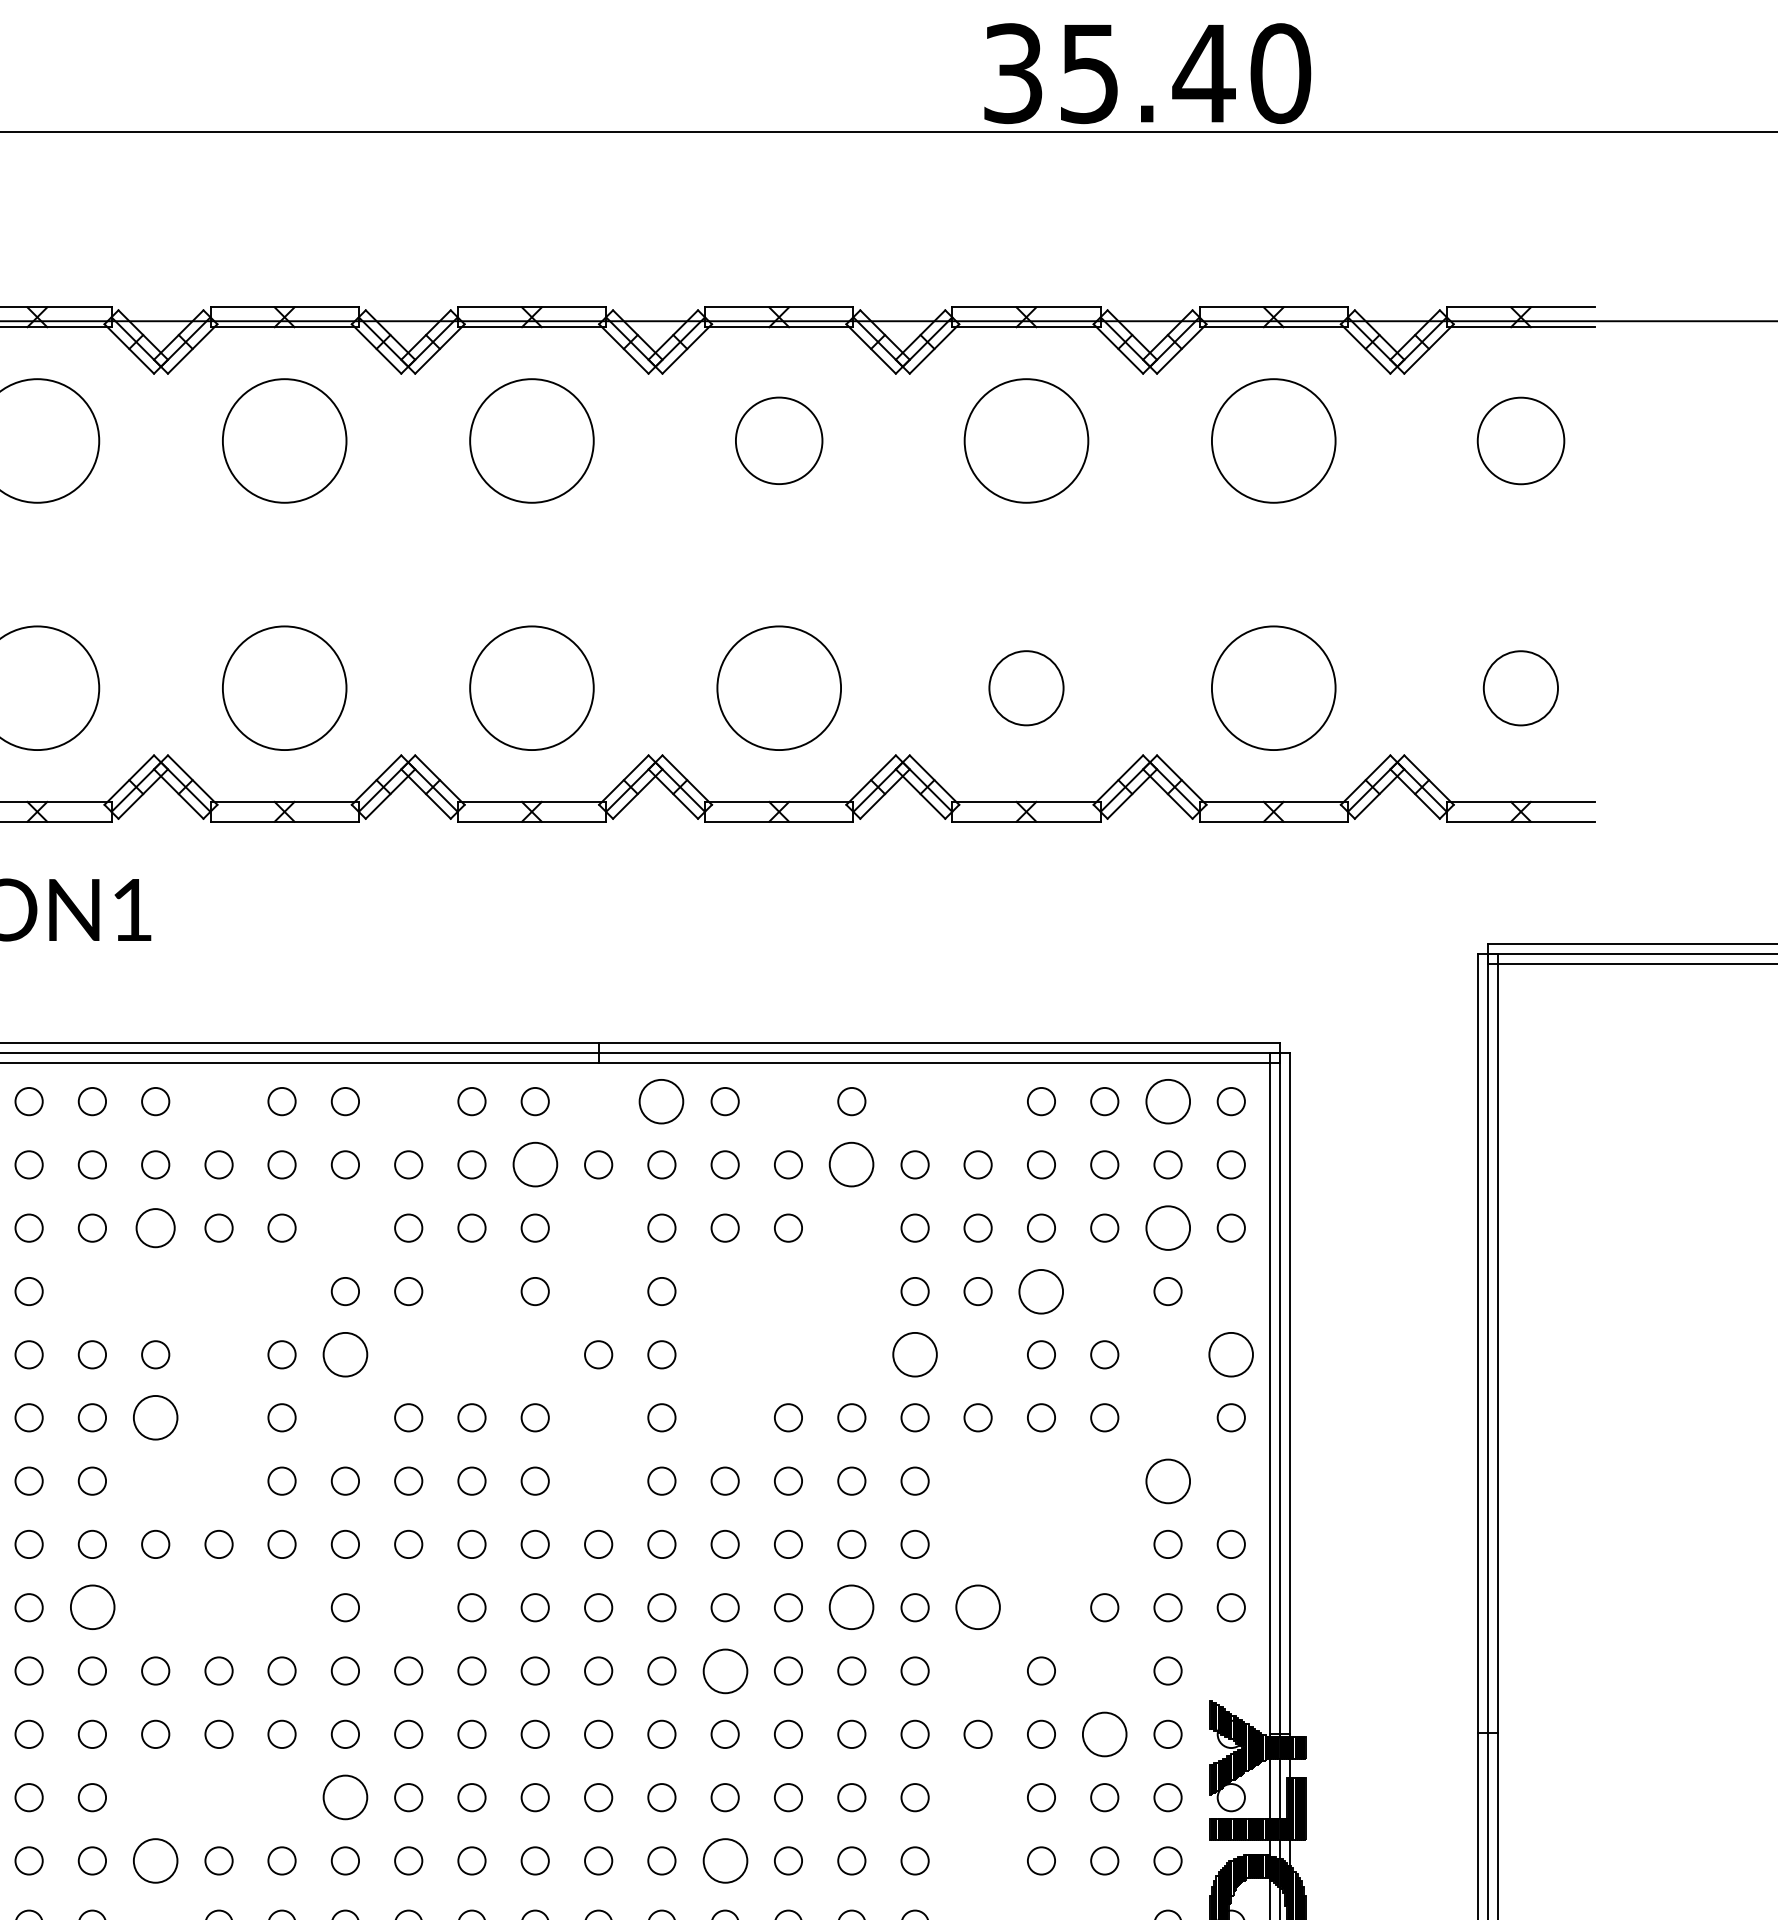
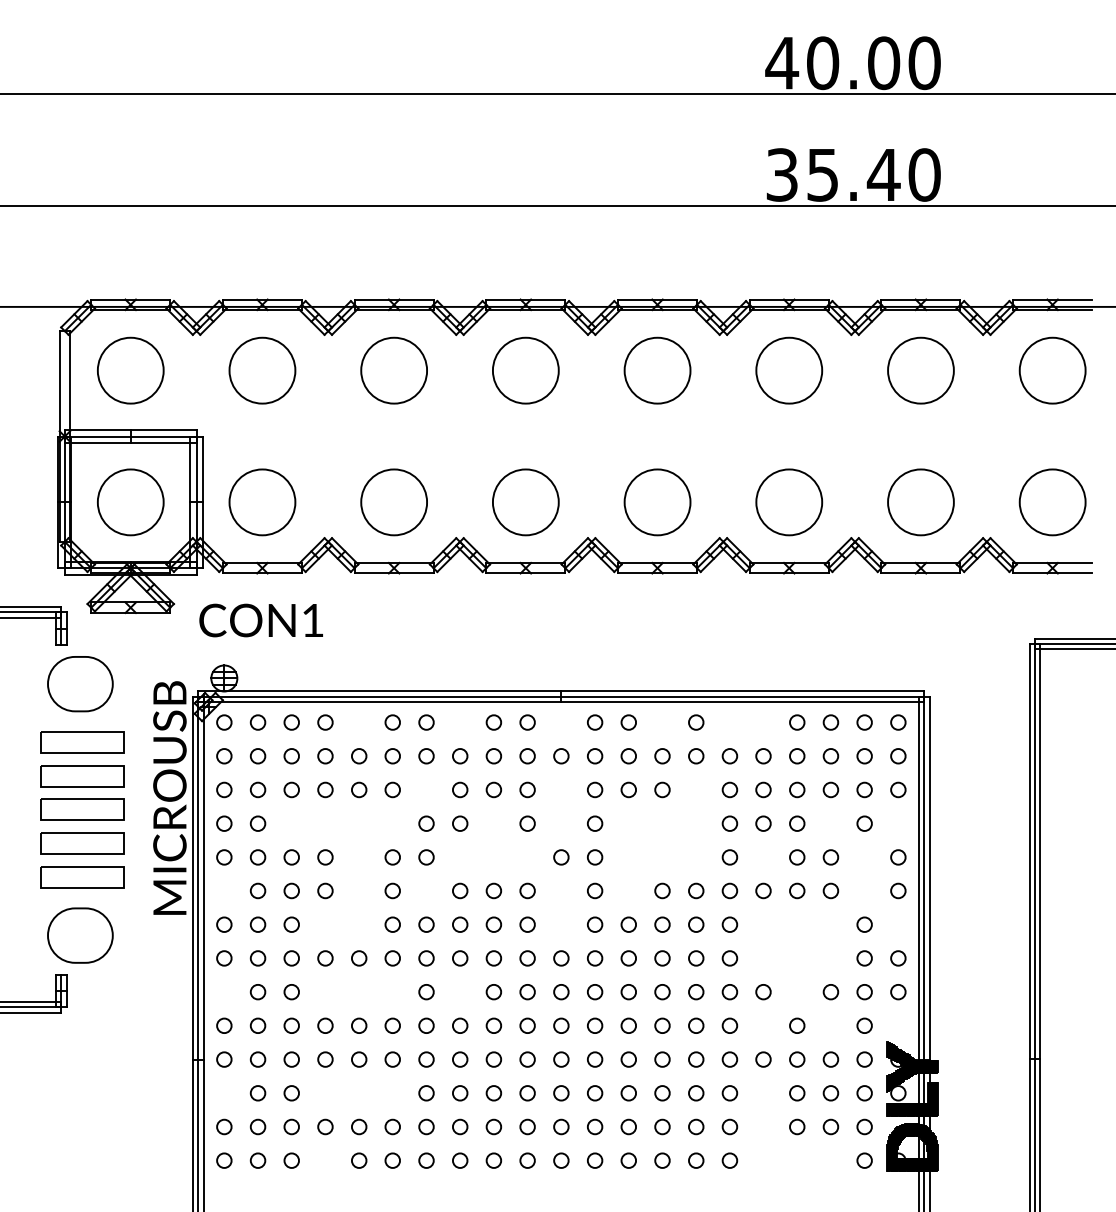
circle: (779, 440) -> (657, 370), size x1.43
circle: (1520, 440) -> (1052, 370), size x1.43
circle: (1026, 688) -> (789, 502), size x1.67
circle: (1520, 688) -> (1052, 502), size x1.67
circle: (662, 1101) -> (595, 722), size x0.62
circle: (1167, 1101) -> (864, 722), size x0.62
circle: (535, 1165) -> (527, 756), size x0.62
circle: (852, 1165) -> (696, 756), size x0.62
circle: (155, 1227) -> (325, 789), size x0.71
circle: (1167, 1227) -> (864, 789), size x0.62
circle: (1041, 1291) -> (797, 823), size x0.62
circle: (345, 1354) -> (426, 857), size x0.62
circle: (914, 1354) -> (729, 857), size x0.62
circle: (1231, 1354) -> (898, 857), size x0.62
circle: (155, 1416) -> (325, 890), size x0.62
circle: (1167, 1480) -> (864, 924), size x0.62
circle: (91, 1608) -> (291, 992), size x0.62
circle: (852, 1608) -> (696, 992), size x0.62
circle: (978, 1608) -> (763, 992), size x0.62
circle: (724, 1670) -> (628, 1025), size x0.62
circle: (1103, 1734) -> (830, 1059), size x0.62
circle: (345, 1798) -> (426, 1093), size x0.62
circle: (155, 1859) -> (325, 1126), size x0.62
circle: (724, 1859) -> (628, 1126), size x0.62

